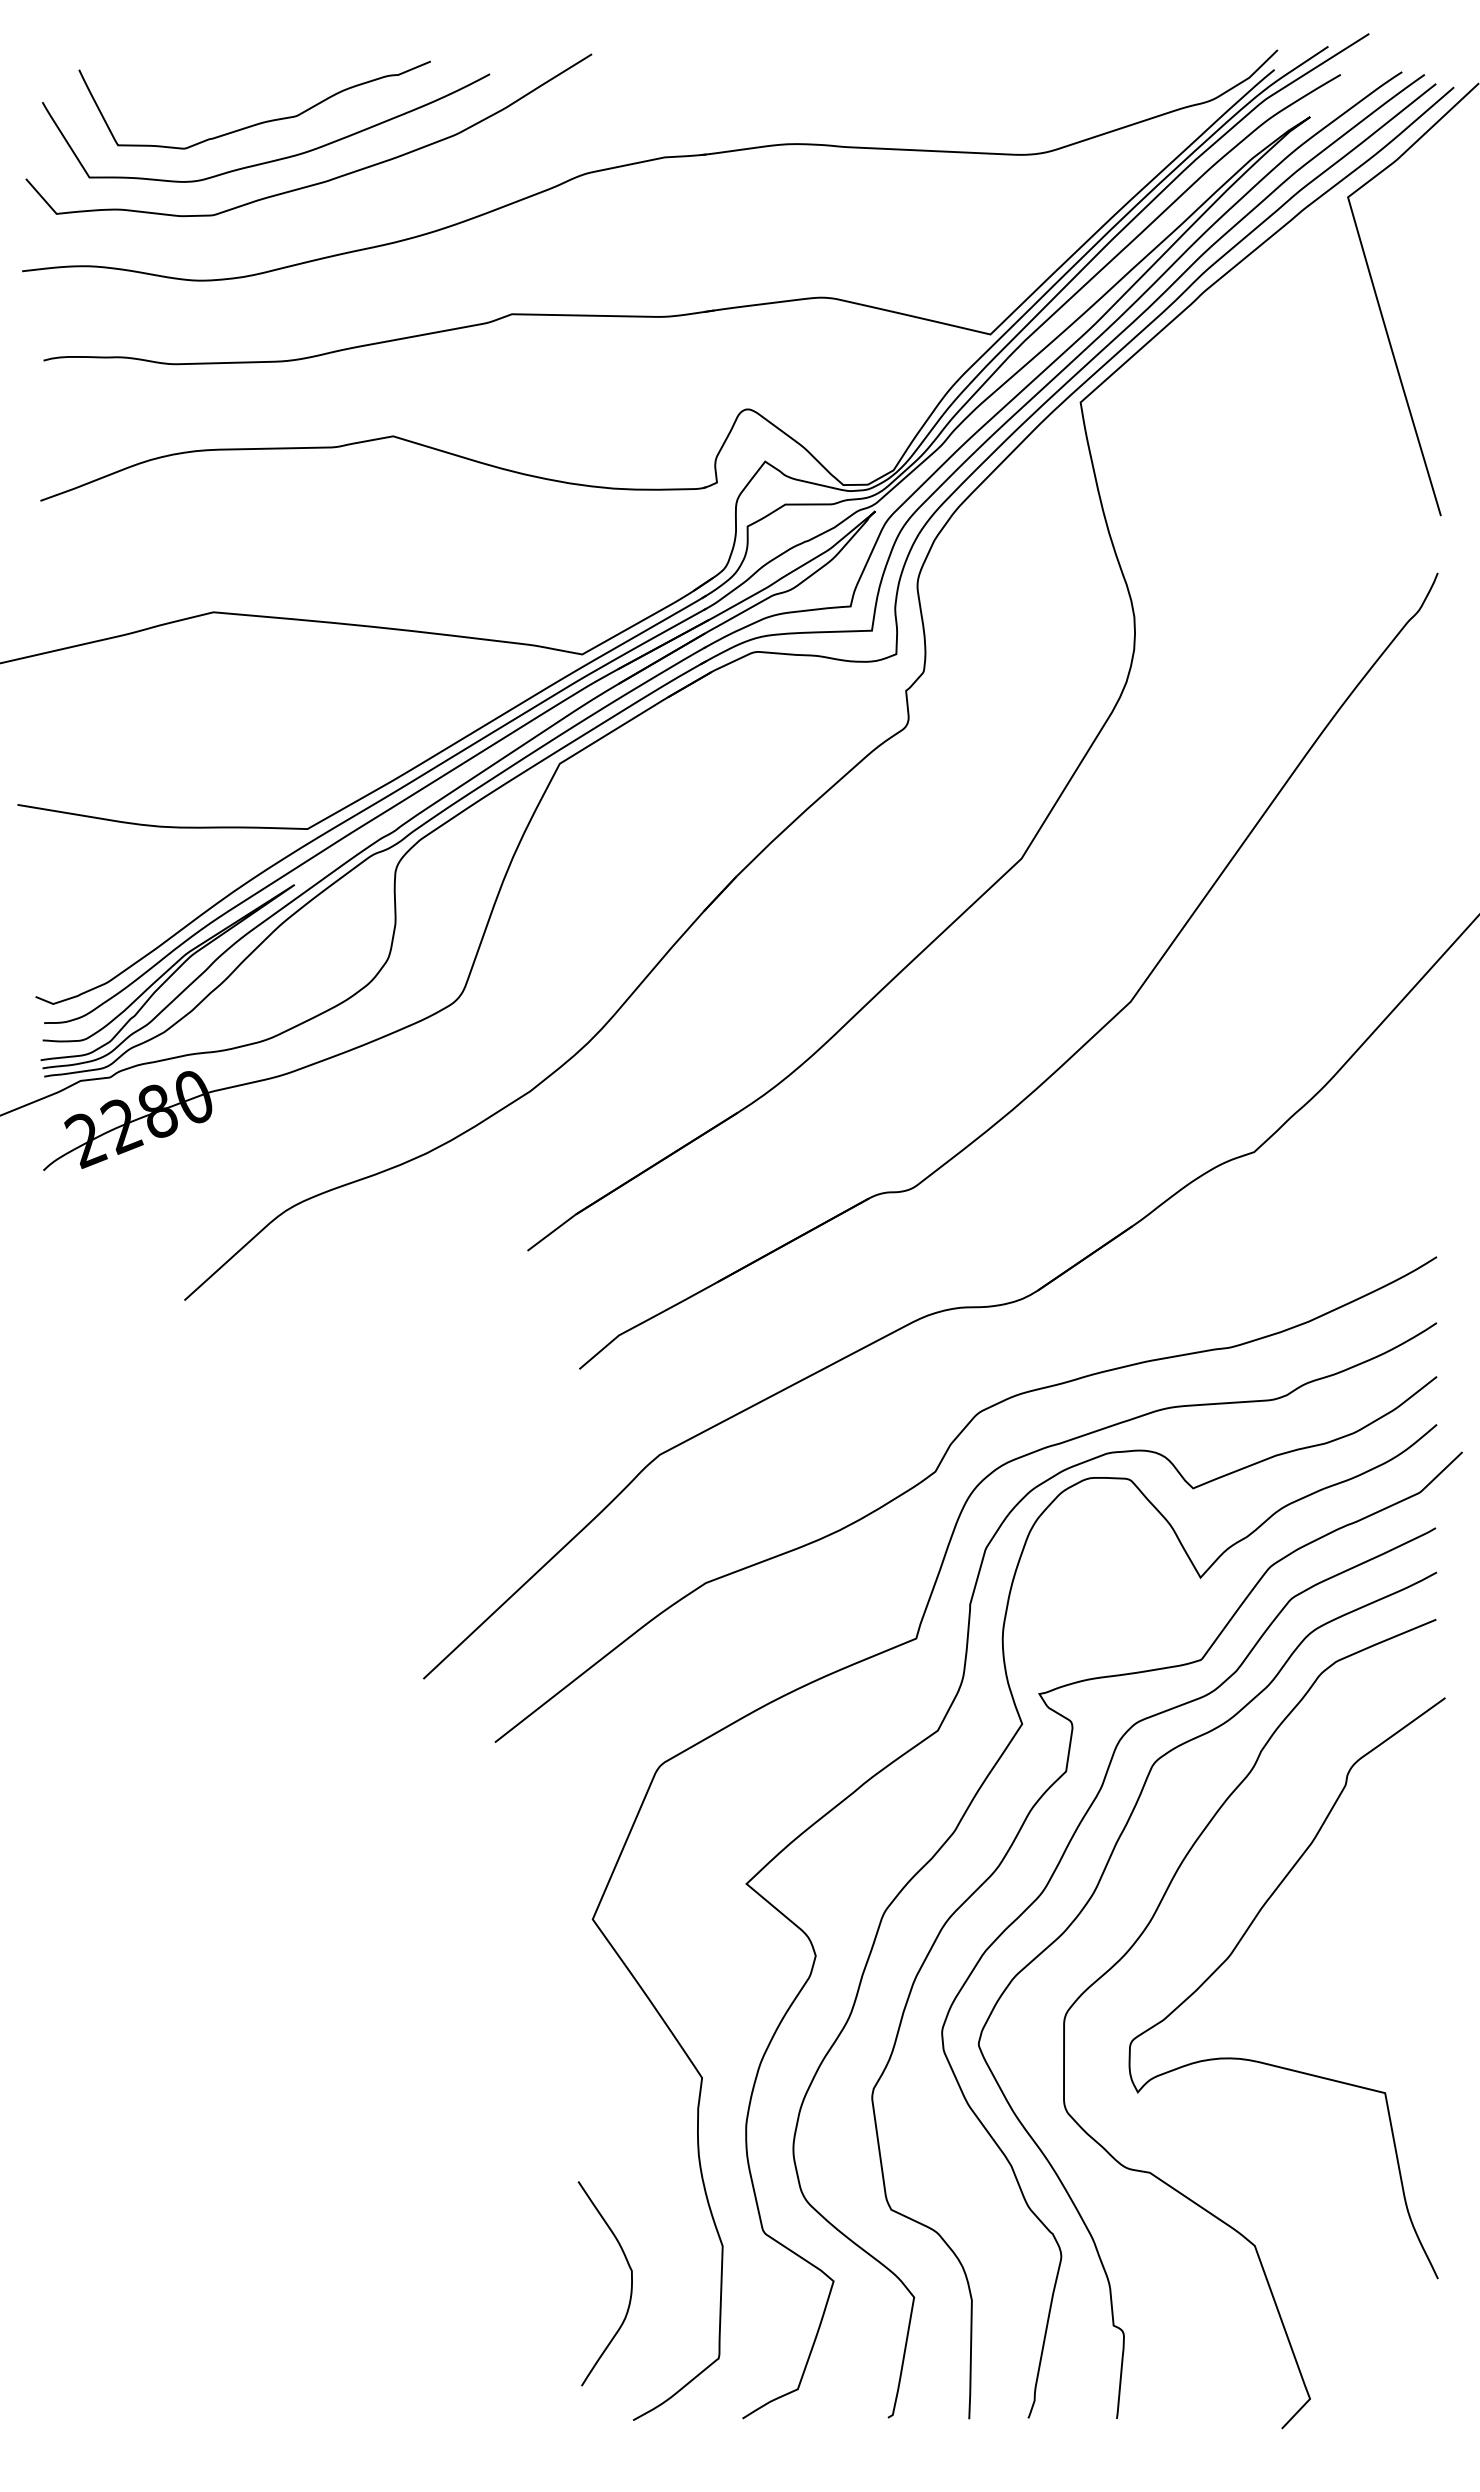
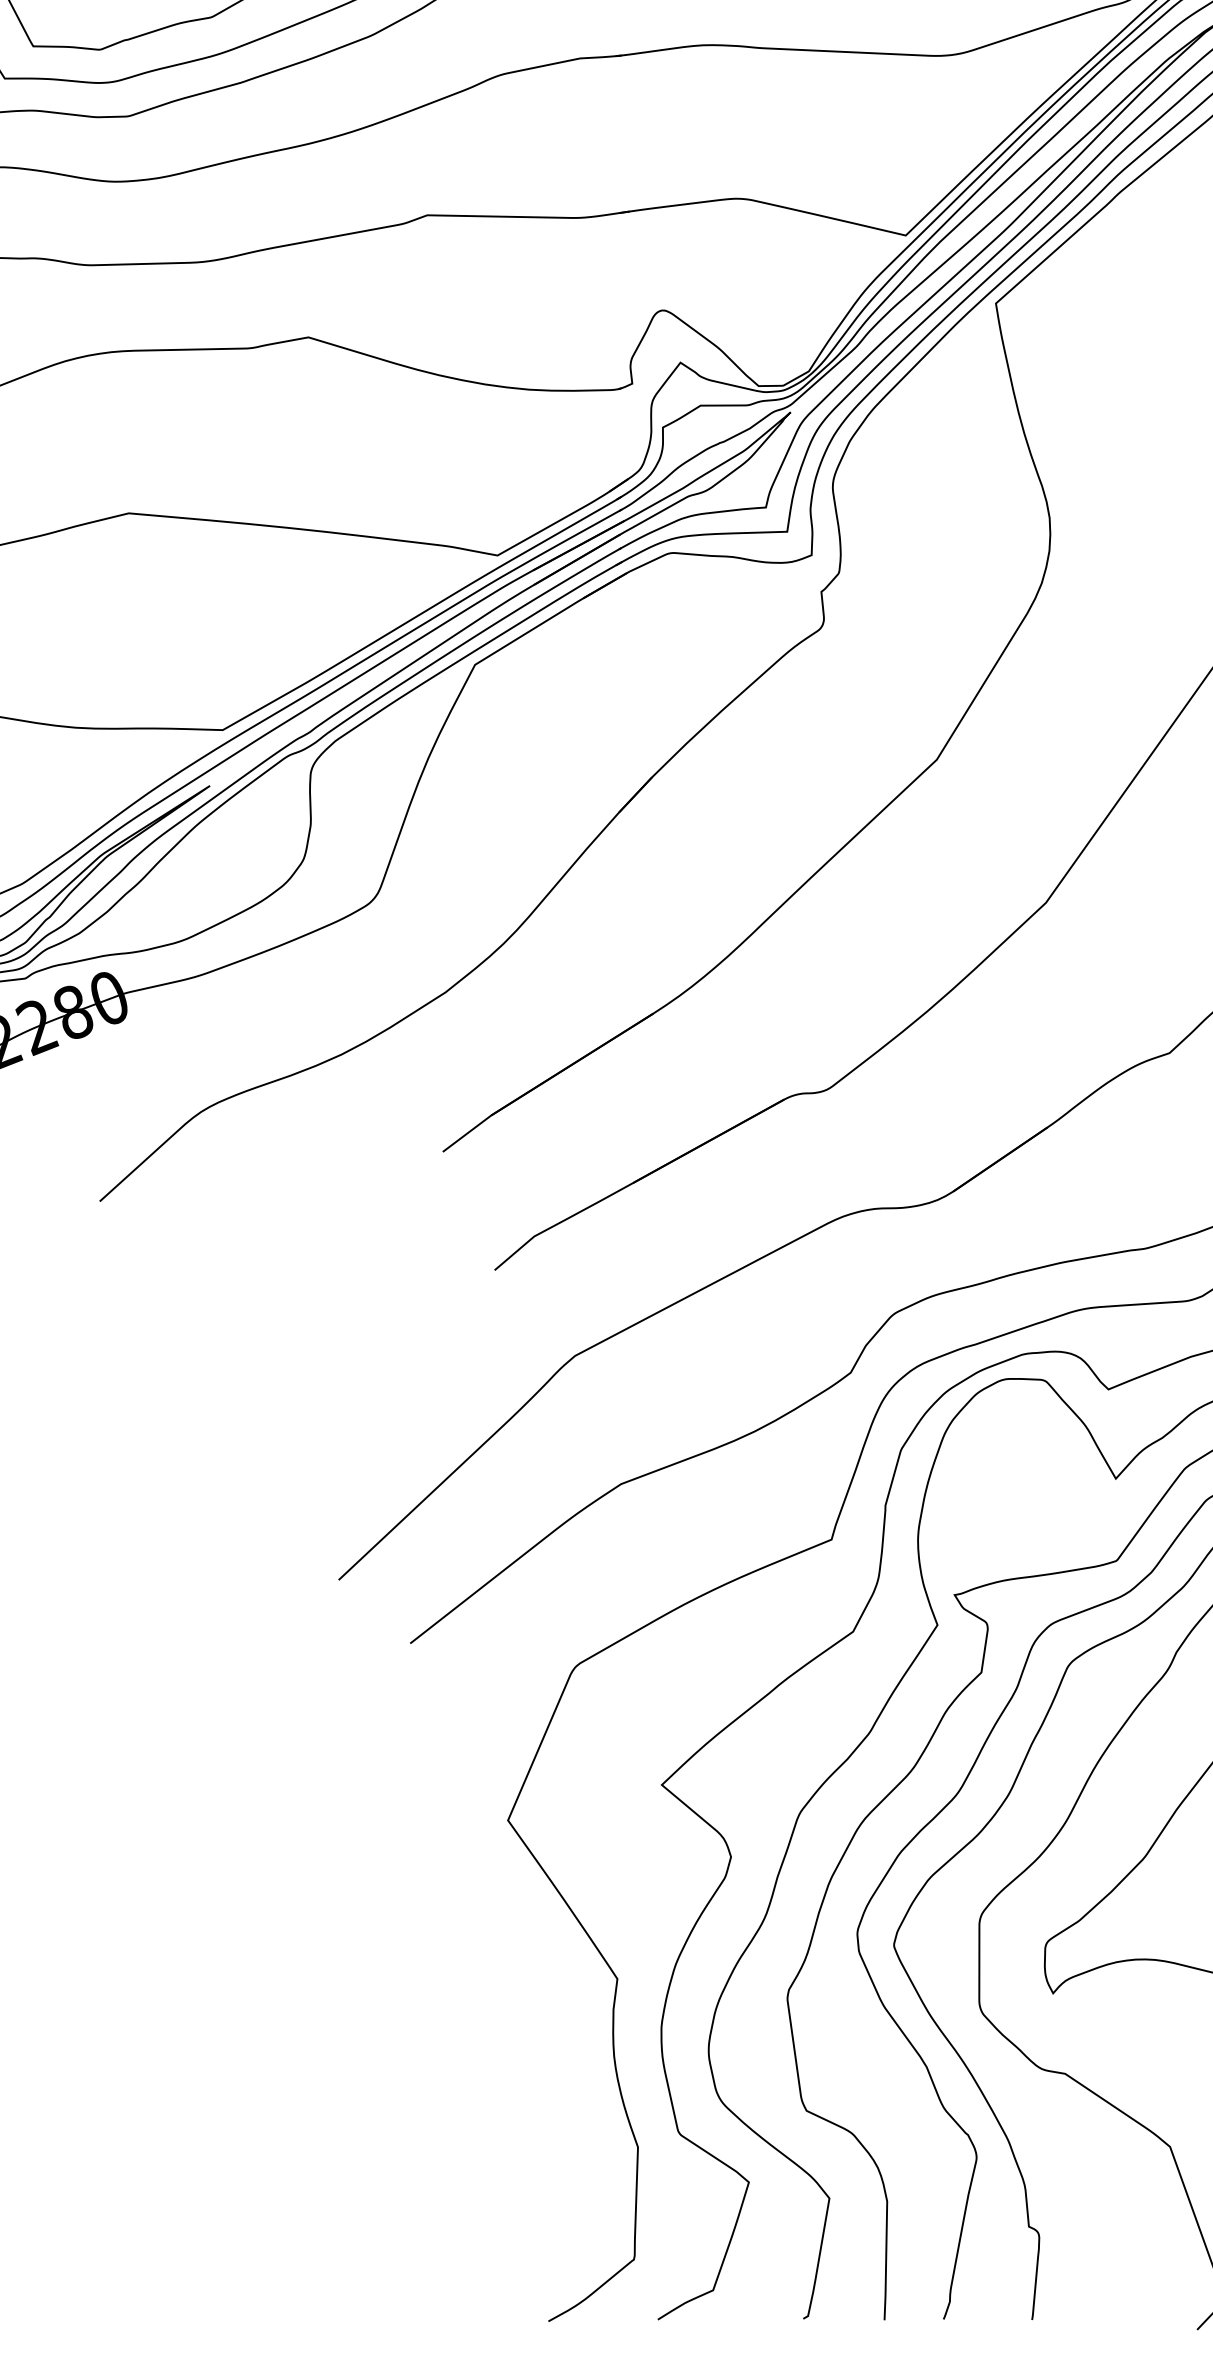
curve: (630, 2288) -> (545, 2189), removed

